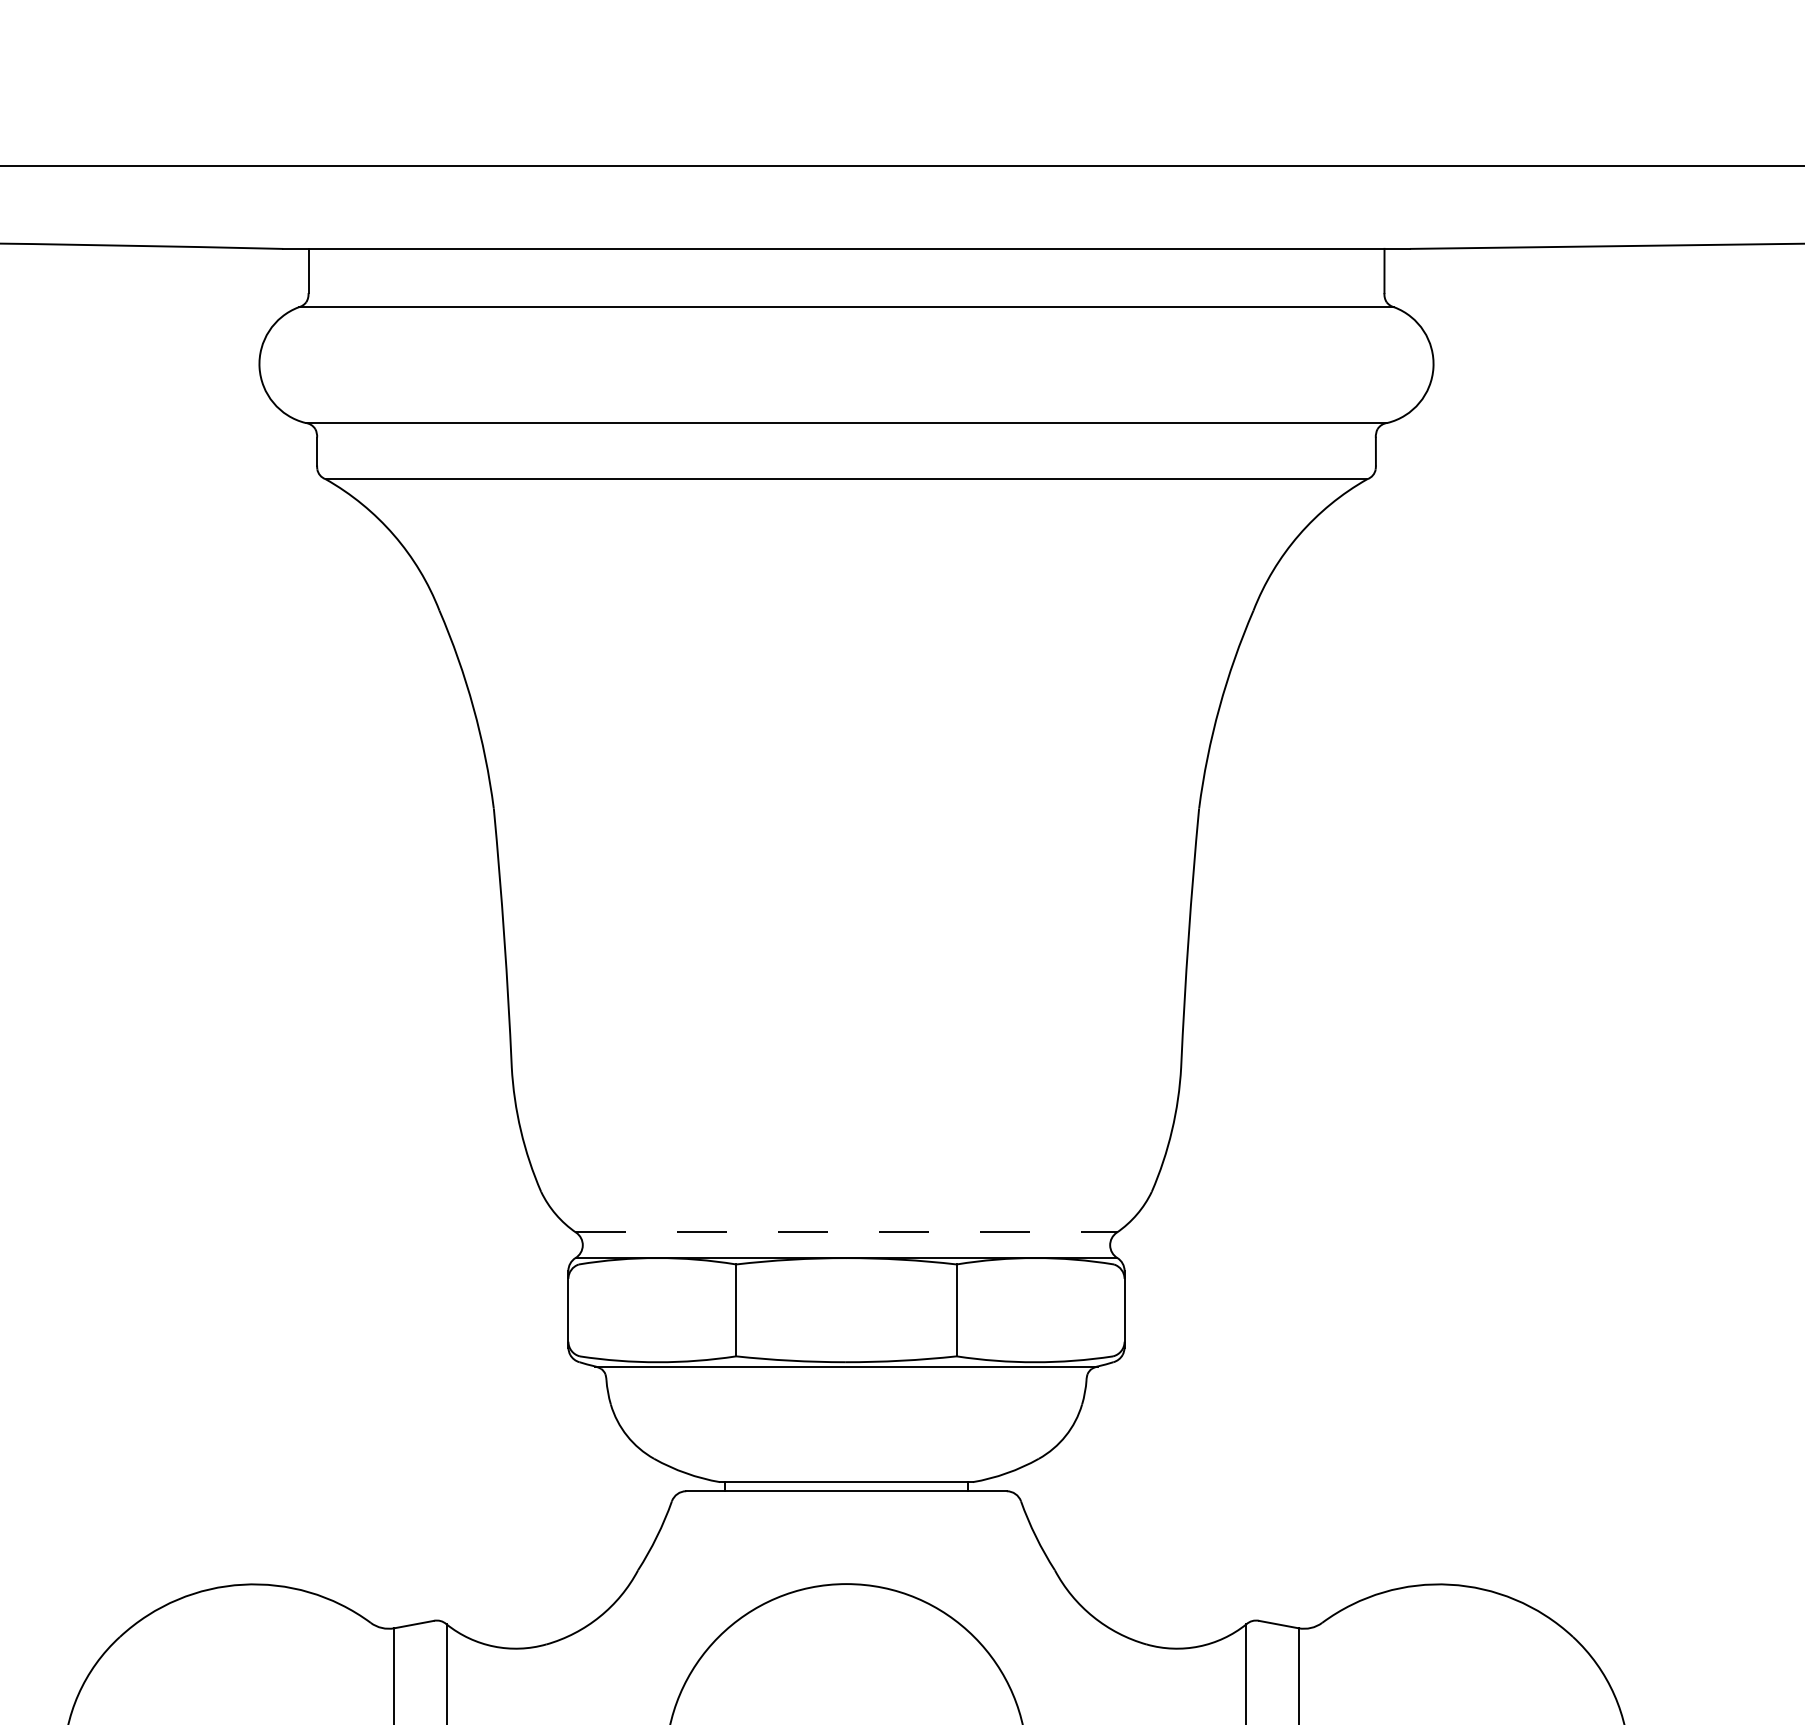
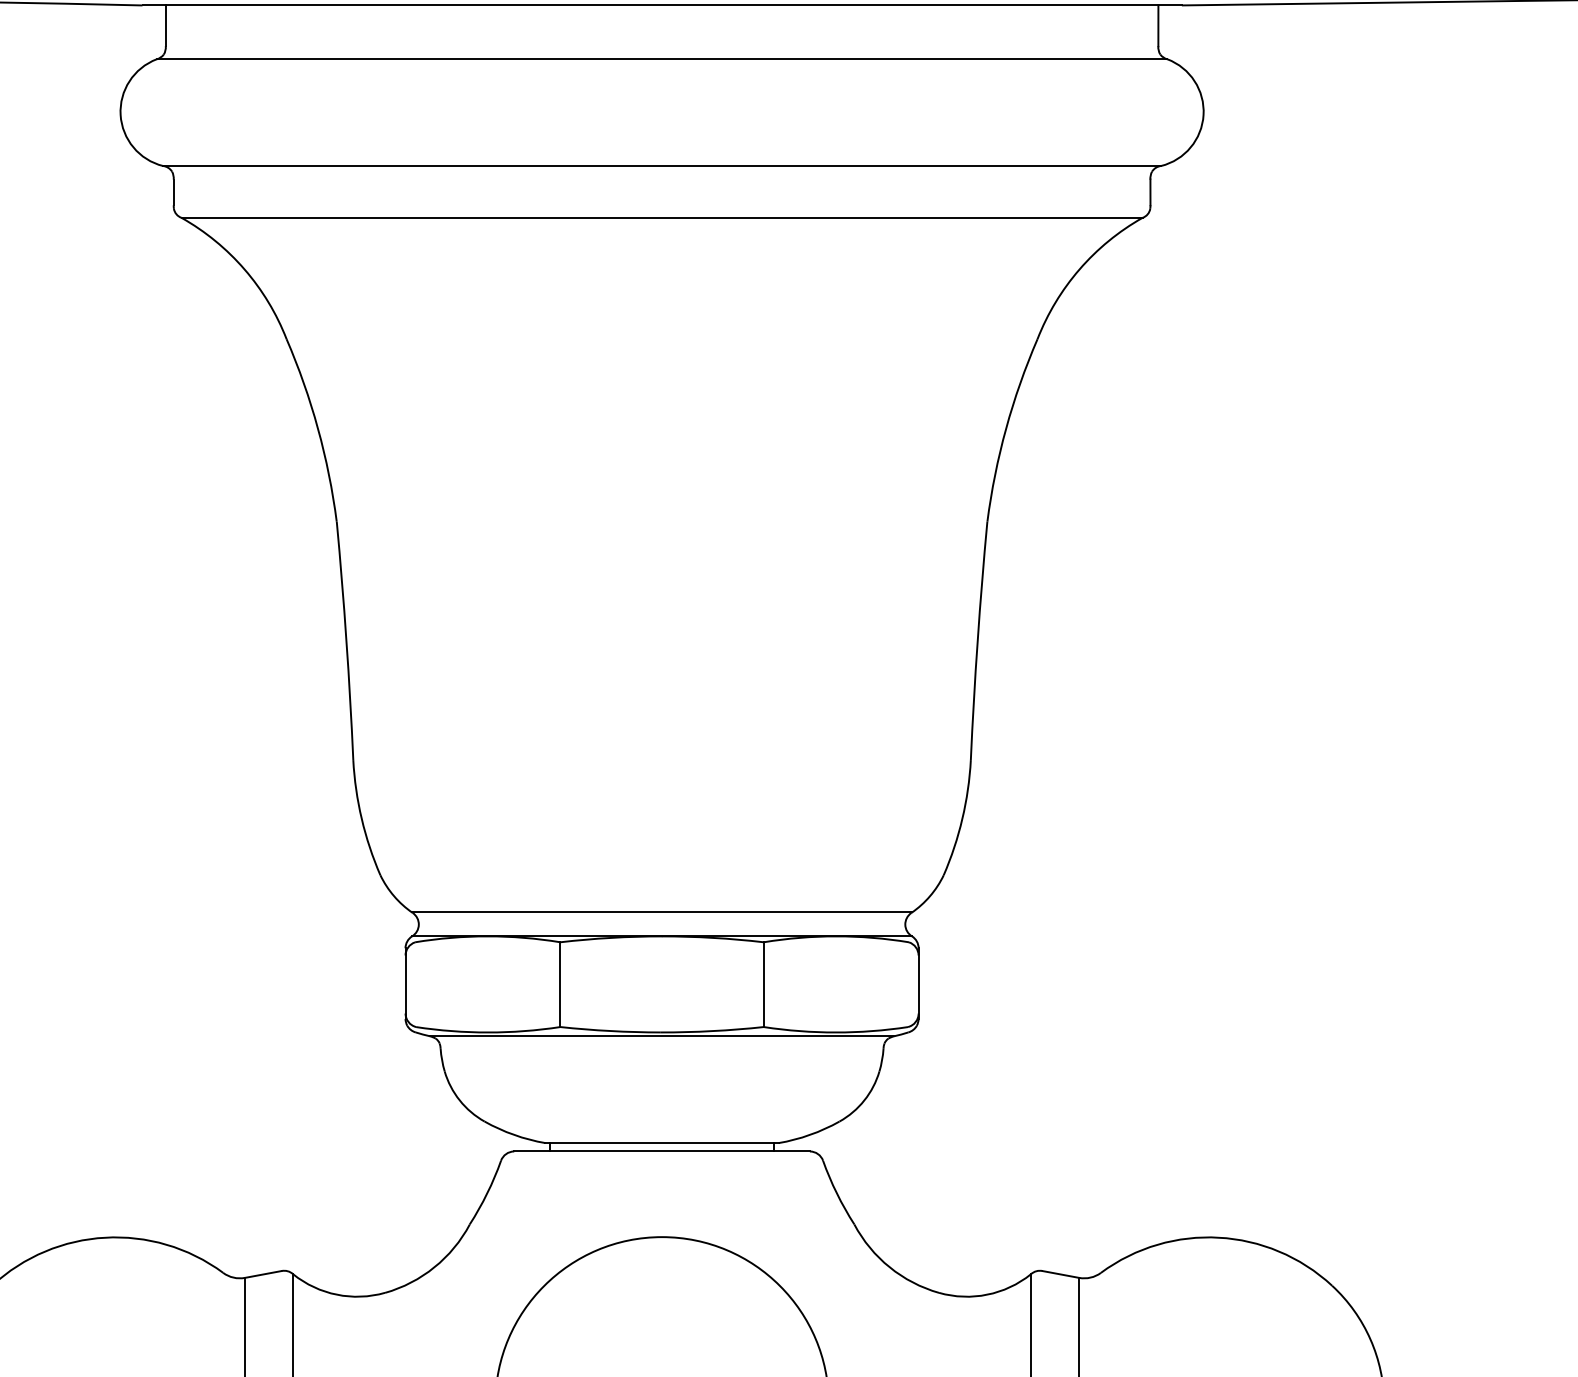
line: (846, 1232) -> (662, 912), dashed -> solid

